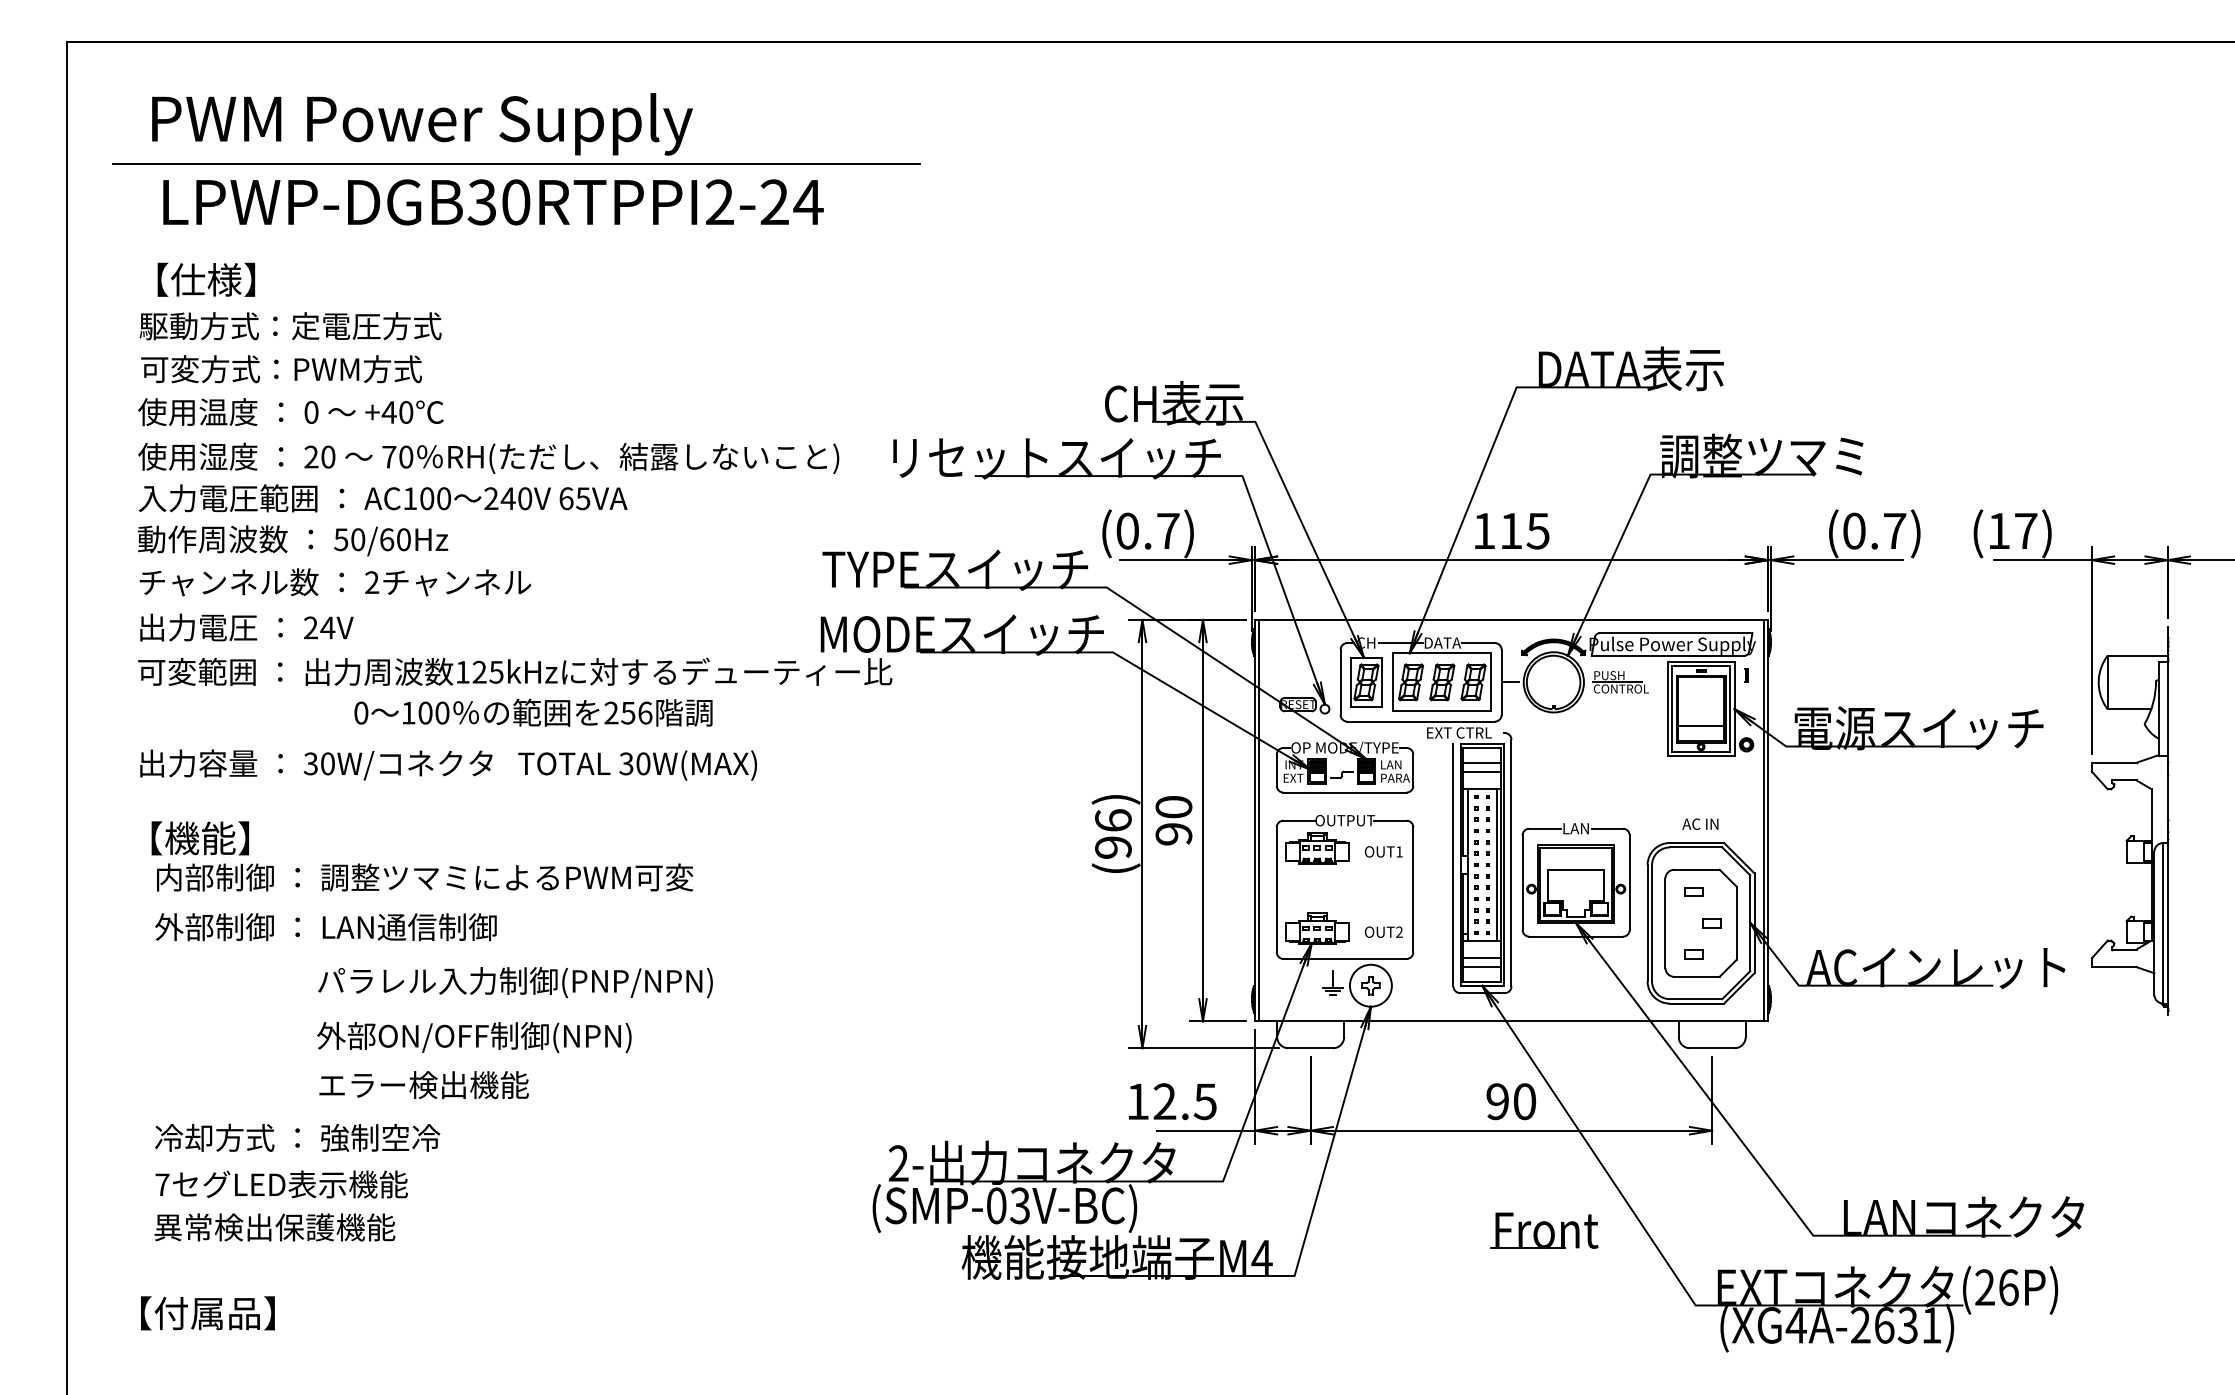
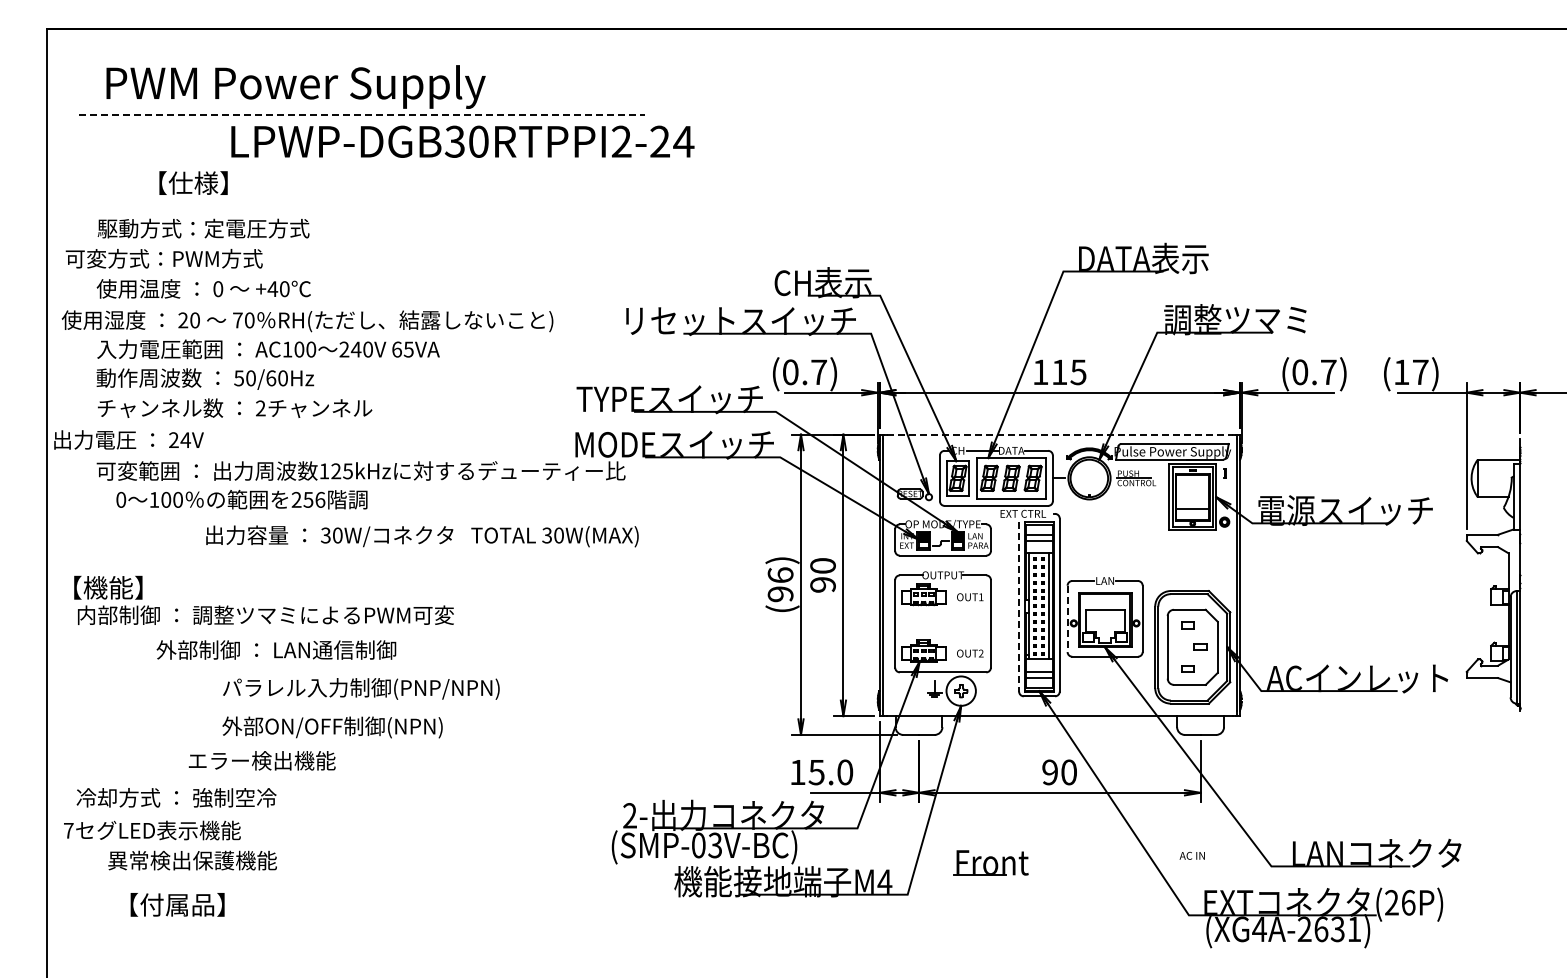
line: (517, 163) -> (362, 114), solid -> dashed
text: (492, 201) -> (462, 141), moved
text: (206, 278) -> (193, 182), moved
text: (280, 368) -> (163, 258), moved
text: (488, 458) -> (307, 321), moved
line: (1512, 619) -> (1060, 434), solid -> dashed
text: (246, 626) -> (128, 439), moved
text: (532, 712) -> (241, 499), moved
text: (448, 765) -> (422, 536), moved
text: (1699, 823) -> (1191, 855), moved
text: (421, 855) -> (263, 599), moved
line: (1454, 865) -> (1019, 606), solid -> dashed
line: (1522, 883) -> (1067, 619), solid -> dashed
text: (326, 926) -> (276, 649), moved
text: (423, 1084) -> (261, 760), moved
text: (1184, 1101) -> (830, 772), 12.5 -> 15.0
text: (297, 1137) -> (176, 797), moved
text: (281, 1184) -> (152, 830), moved
part: (1543, 1230) -> (990, 862), moved
text: (207, 1312) -> (177, 904), moved

